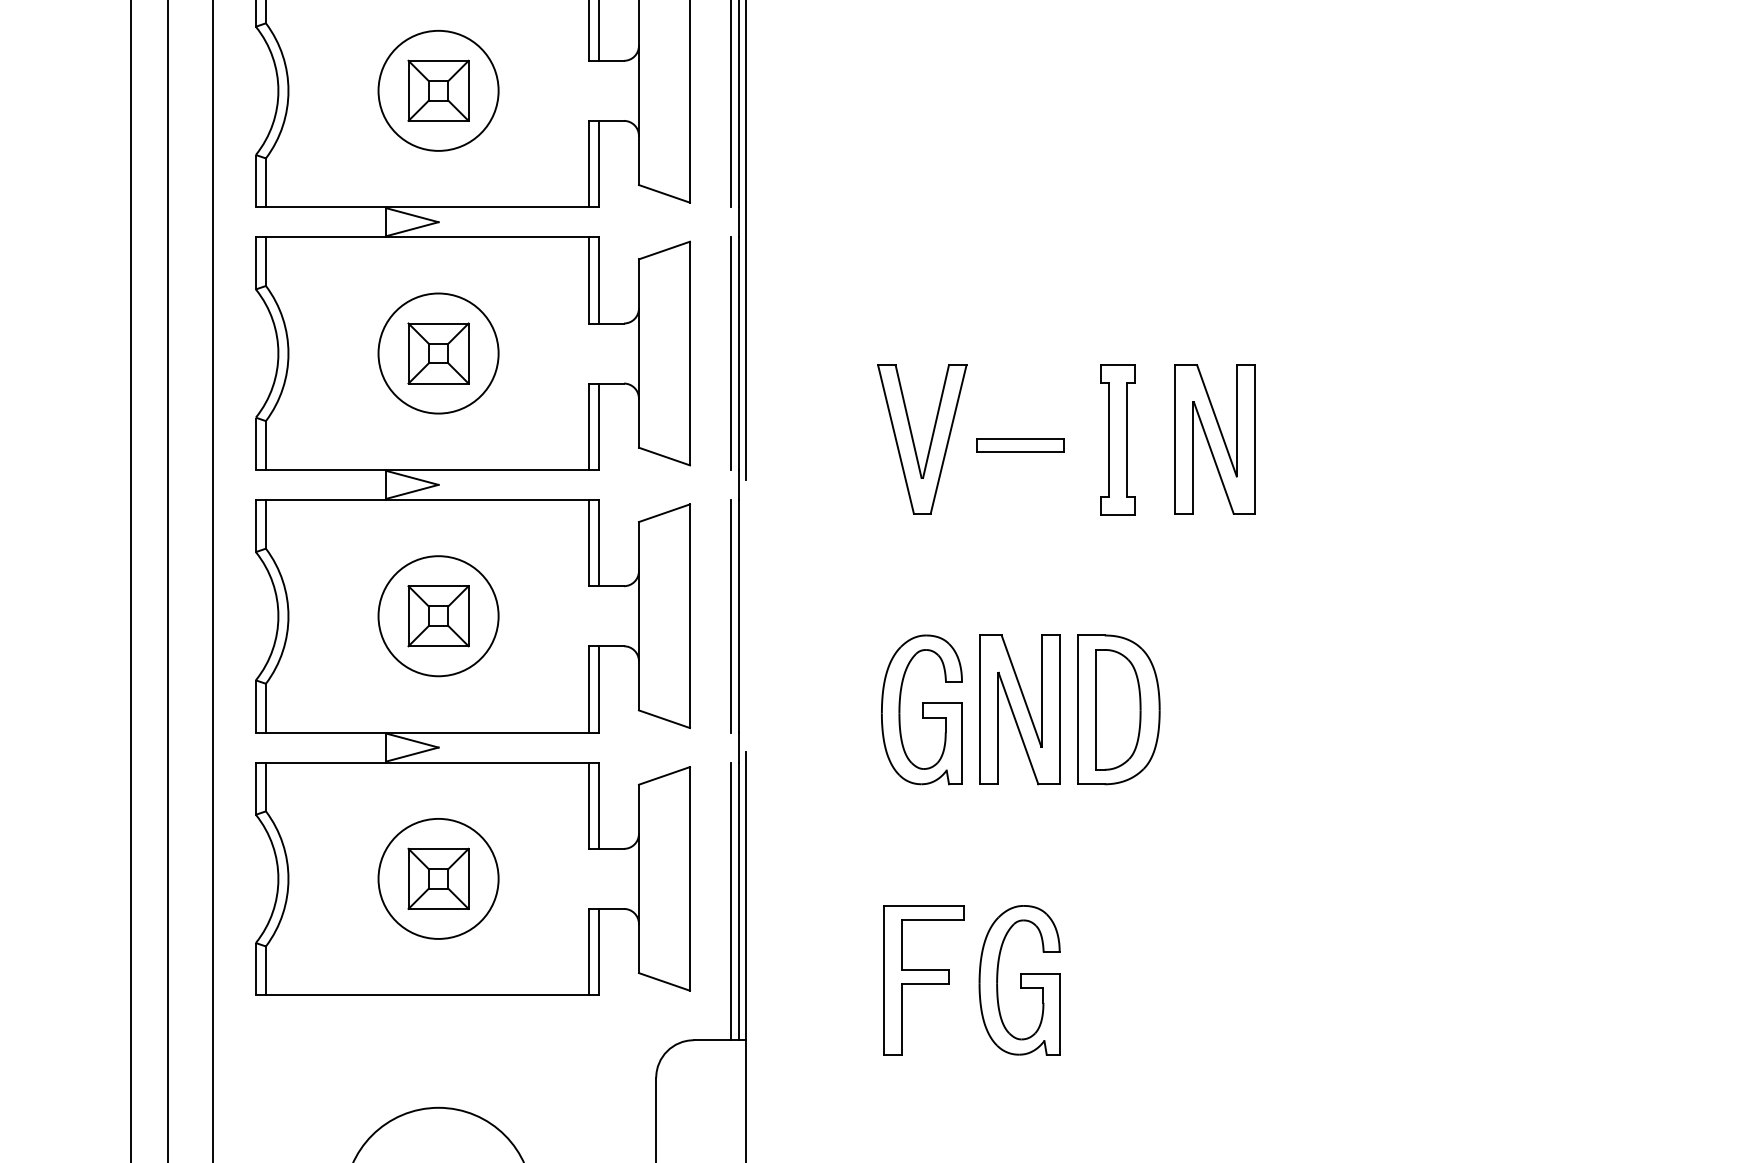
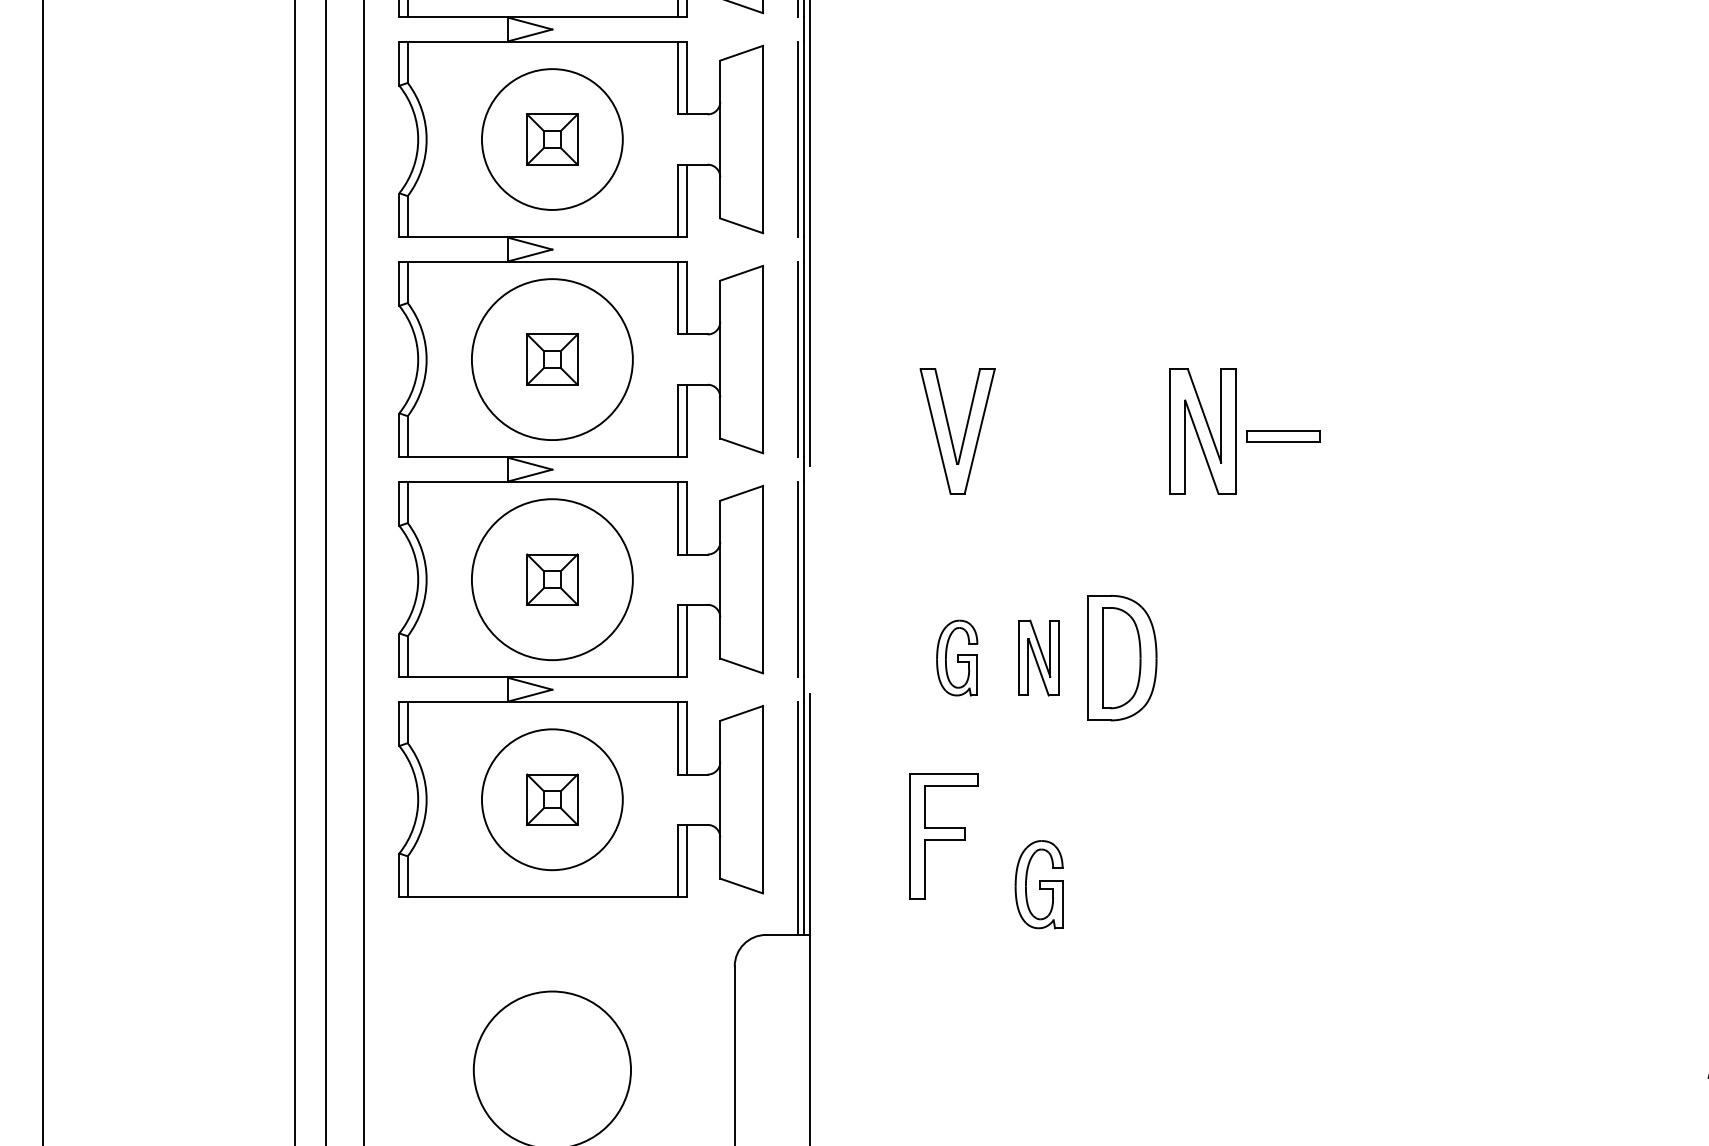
circle: (438, 90) -> (552, 139), size x1.4
circle: (438, 353) -> (552, 359), size x1.6
part: (1117, 439) -> (1121, 431), removed
part: (1019, 445) -> (1283, 436), moved
circle: (438, 616) -> (552, 579), size x1.6
part: (920, 709) -> (956, 657), size x0.6
part: (1019, 709) -> (1039, 657), size x0.6
circle: (438, 878) -> (552, 799), size x1.4
part: (923, 980) -> (943, 836), moved
part: (1018, 980) -> (1038, 884), size x0.7

